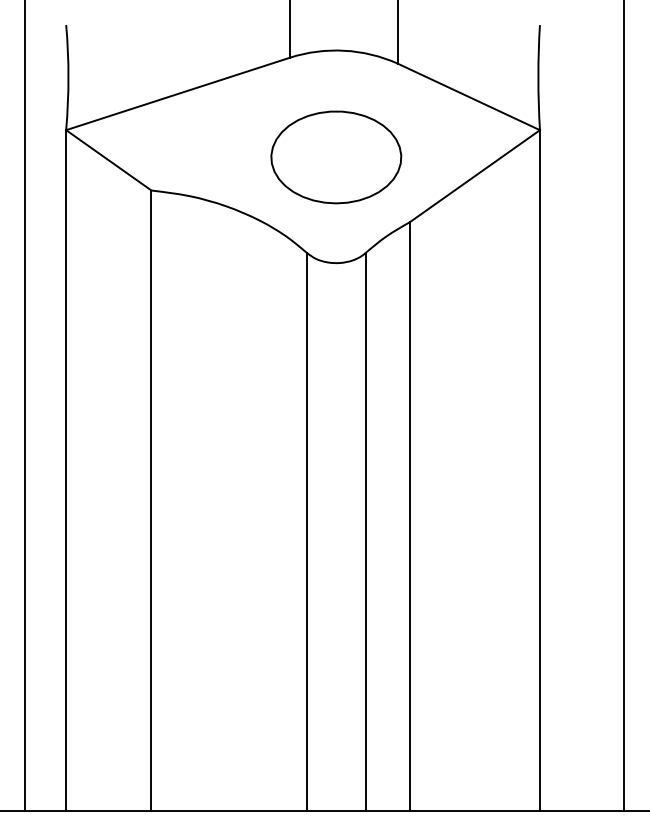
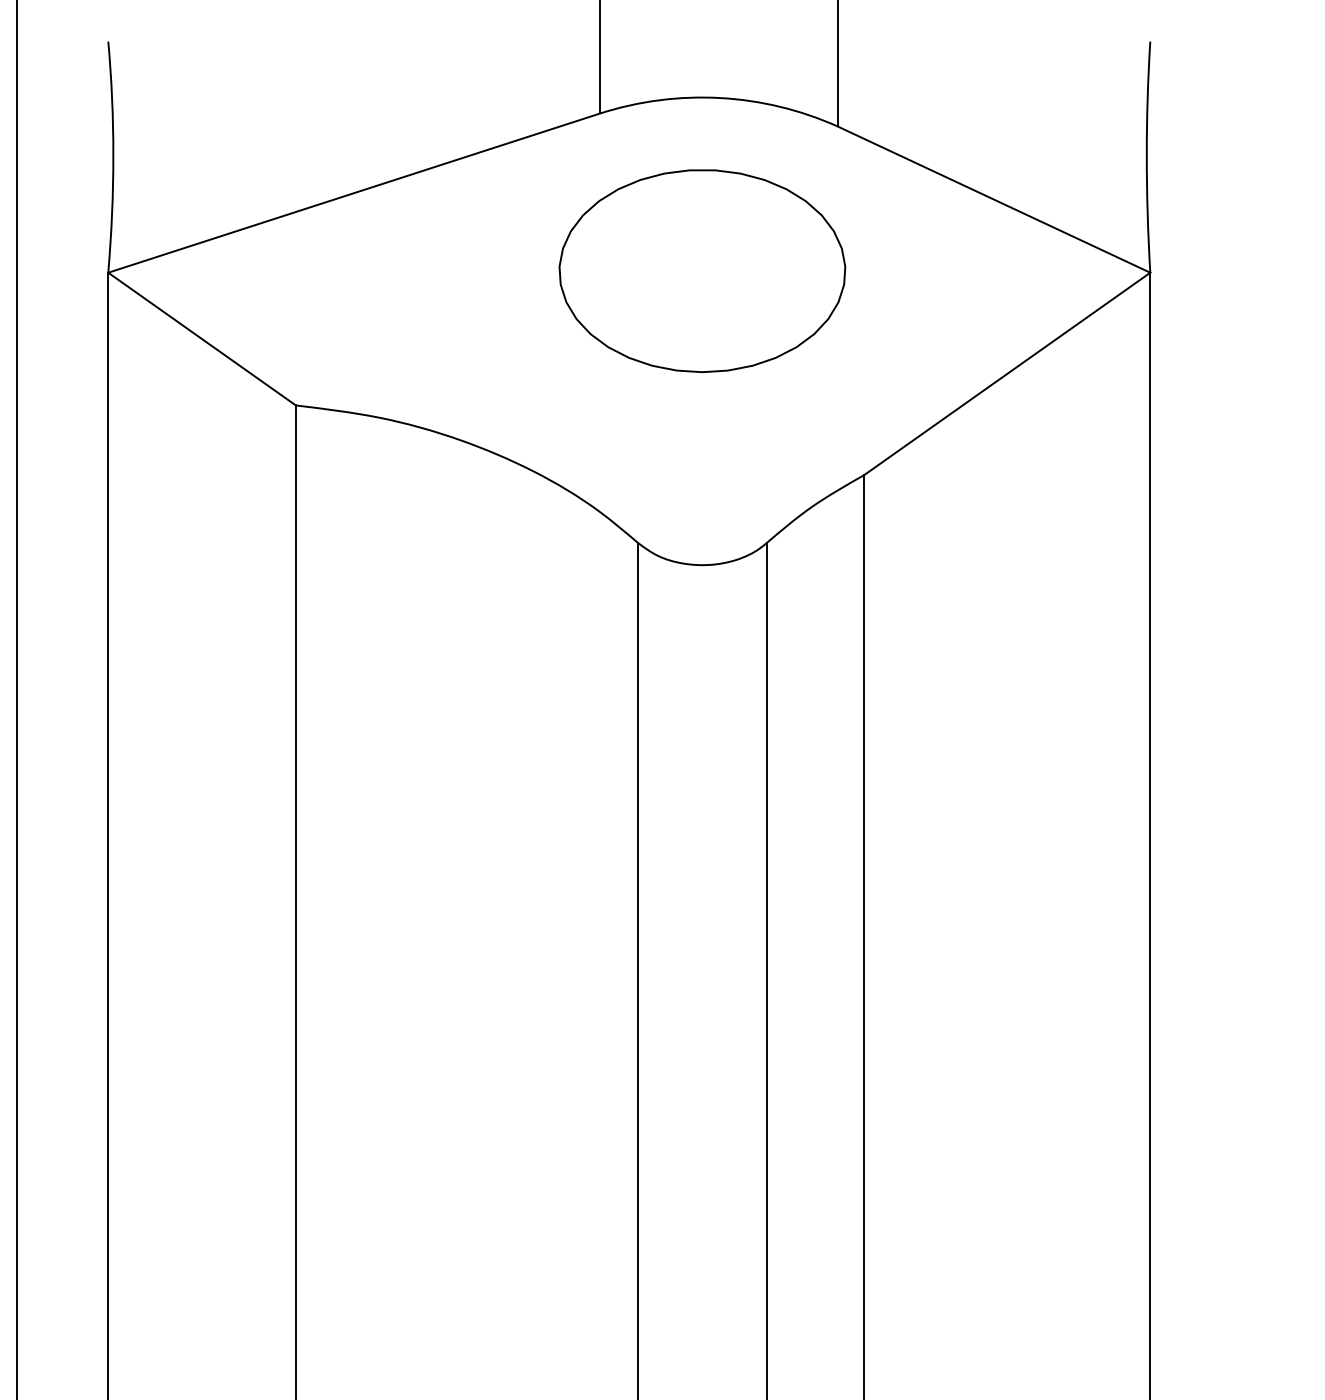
part: (336, 157) -> (702, 271), moved

